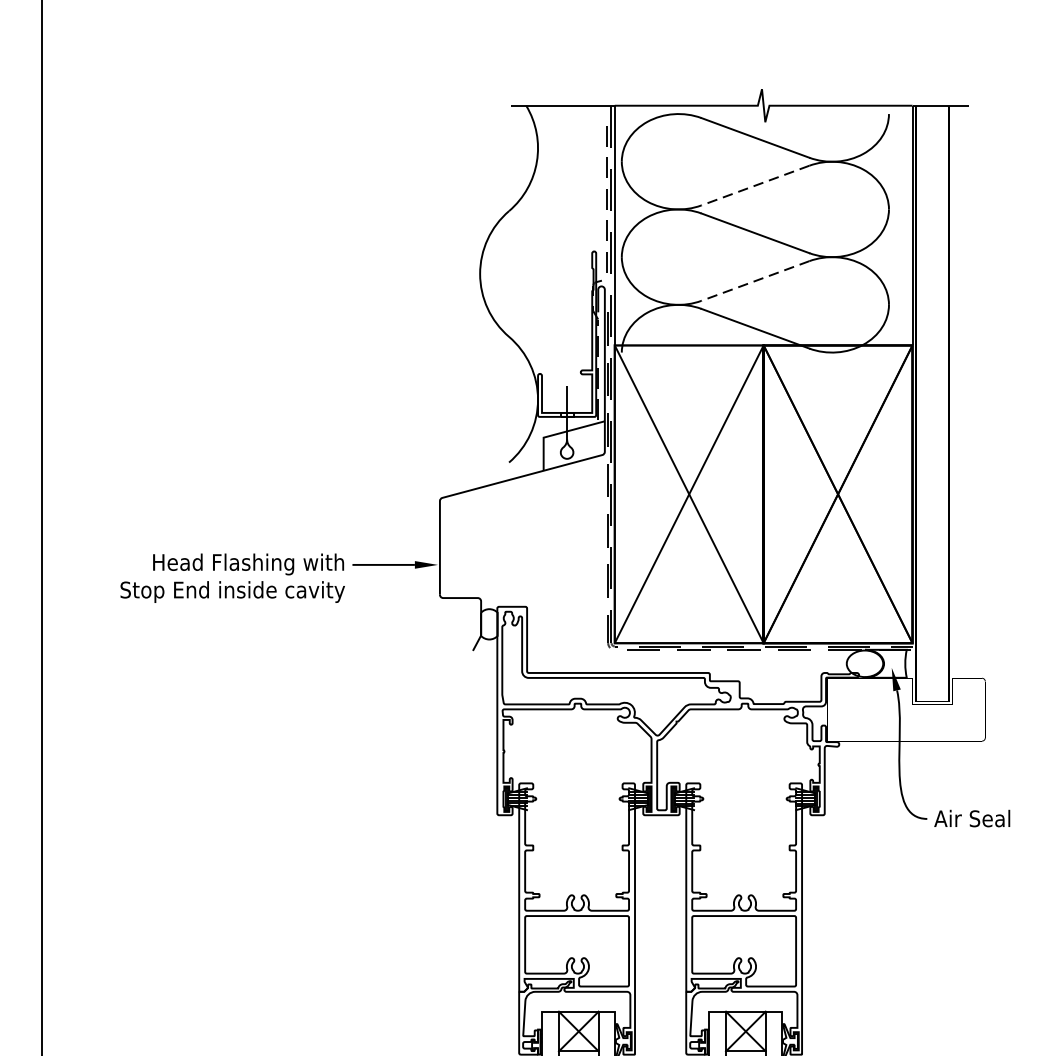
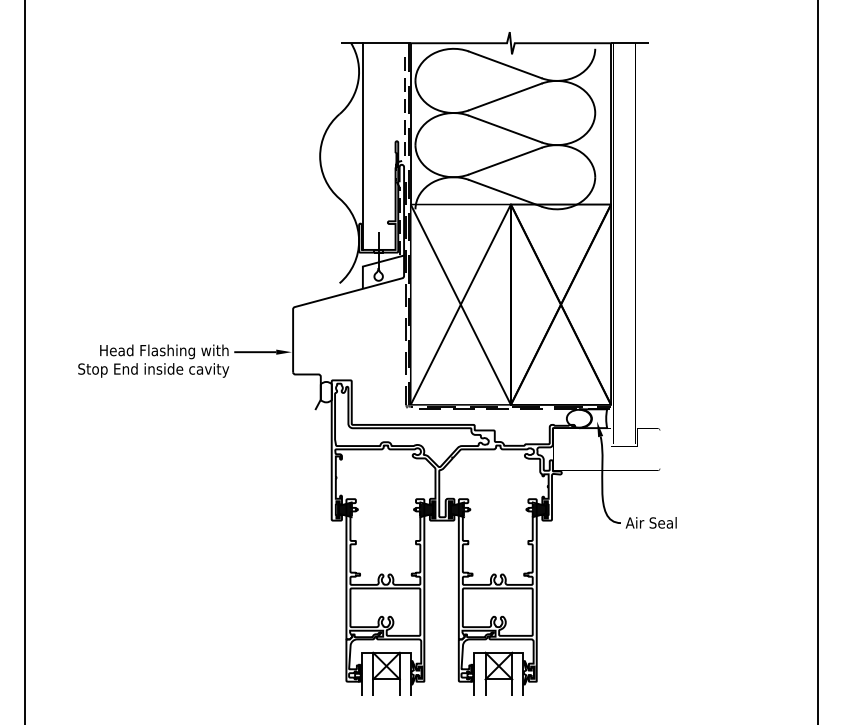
line: (755, 184) -> (505, 96), dashed -> solid
line: (543, 259) -> (362, 146), added
line: (755, 281) -> (505, 161), dashed -> solid

